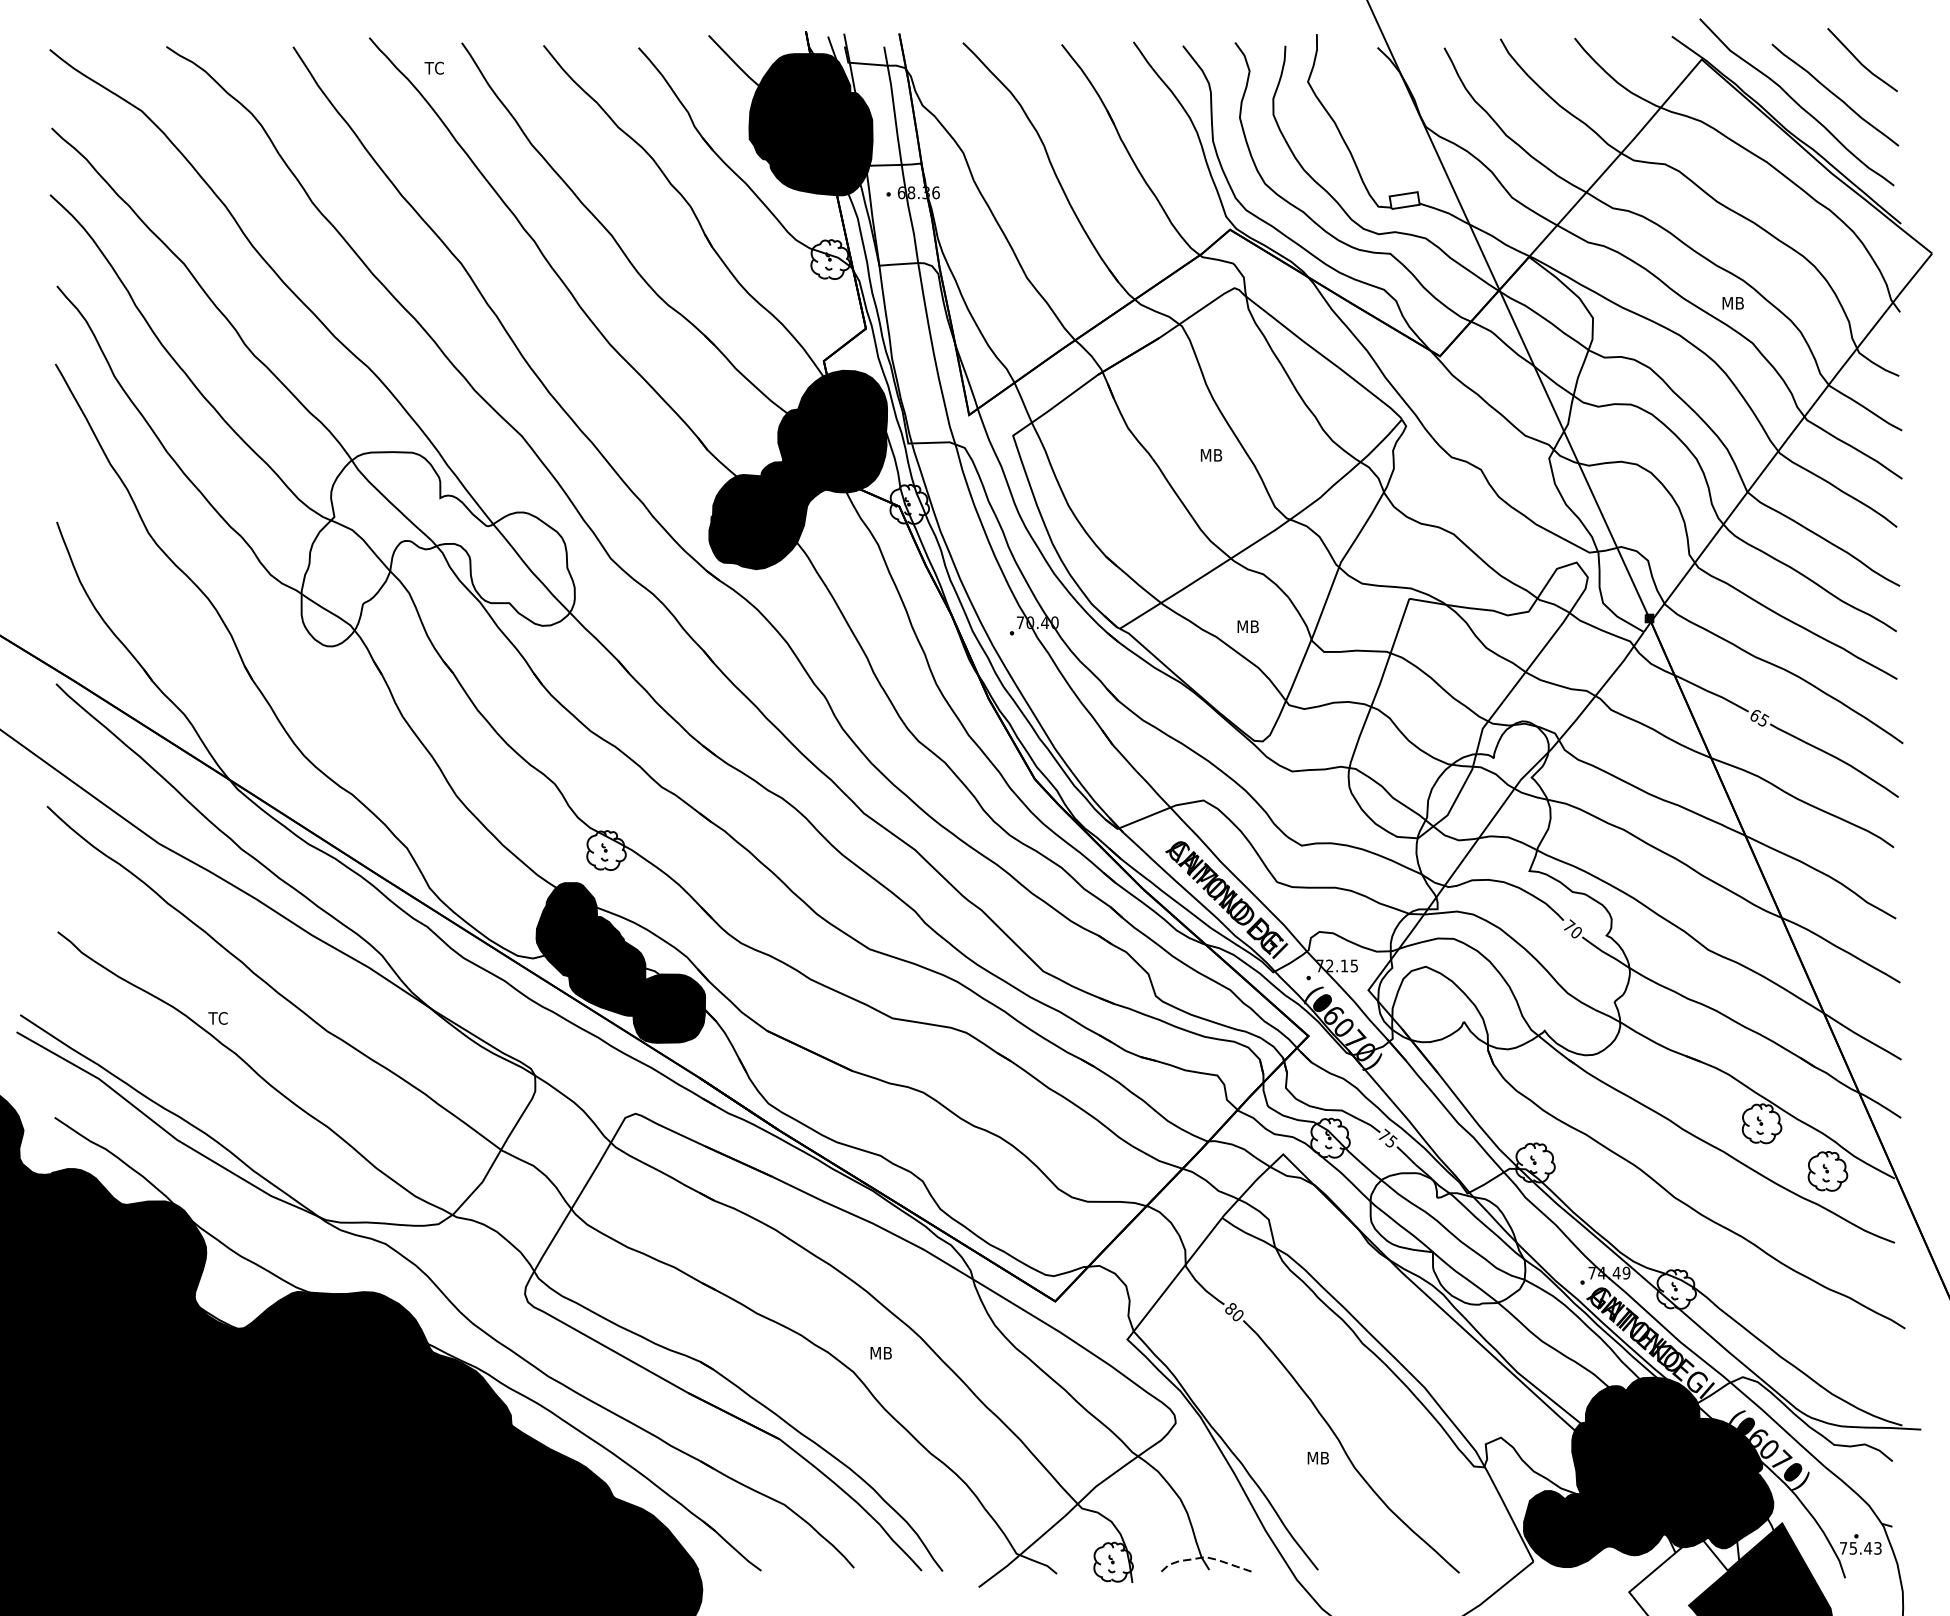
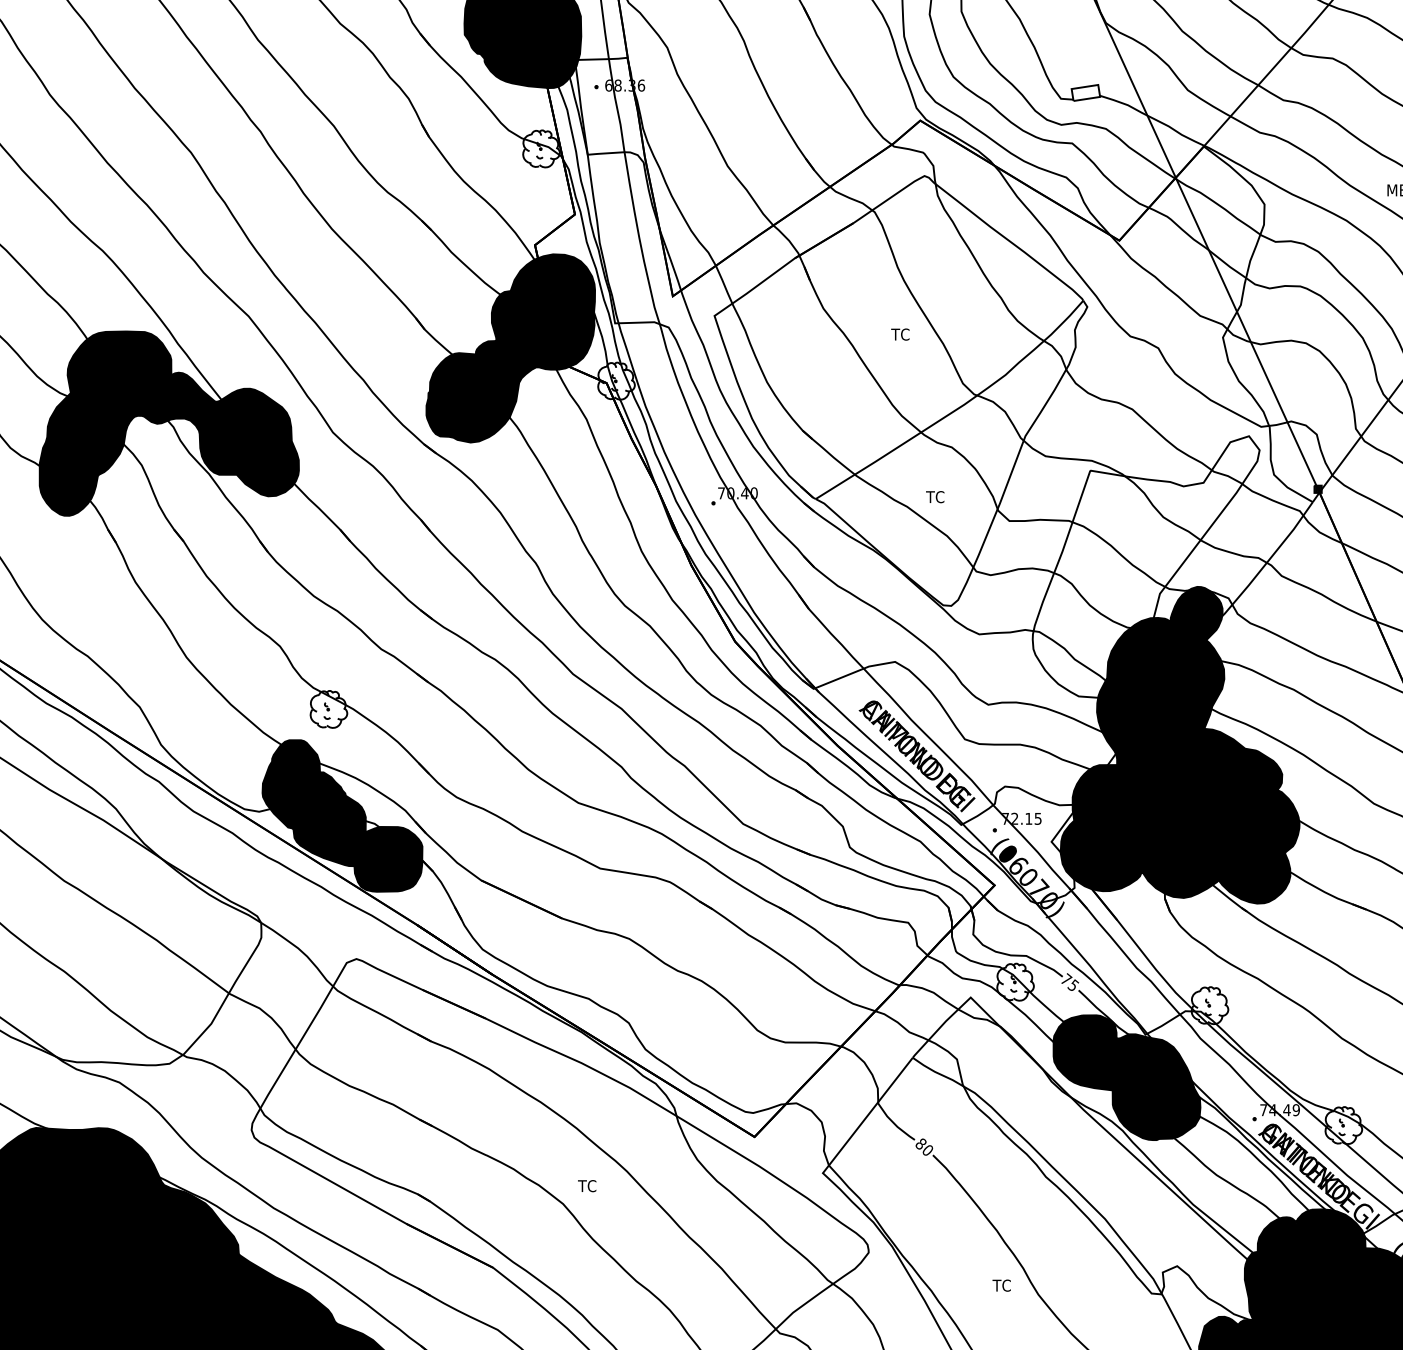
text: (1210, 455) -> (901, 334), MB -> TC
fill: (437, 549) -> (168, 423), added
text: (1247, 626) -> (936, 496), MB -> TC
fill: (1503, 888) -> (1179, 745), added
fill: (1447, 1238) -> (1126, 1077), added
text: (880, 1352) -> (588, 1185), MB -> TC
text: (1317, 1457) -> (1003, 1285), MB -> TC

